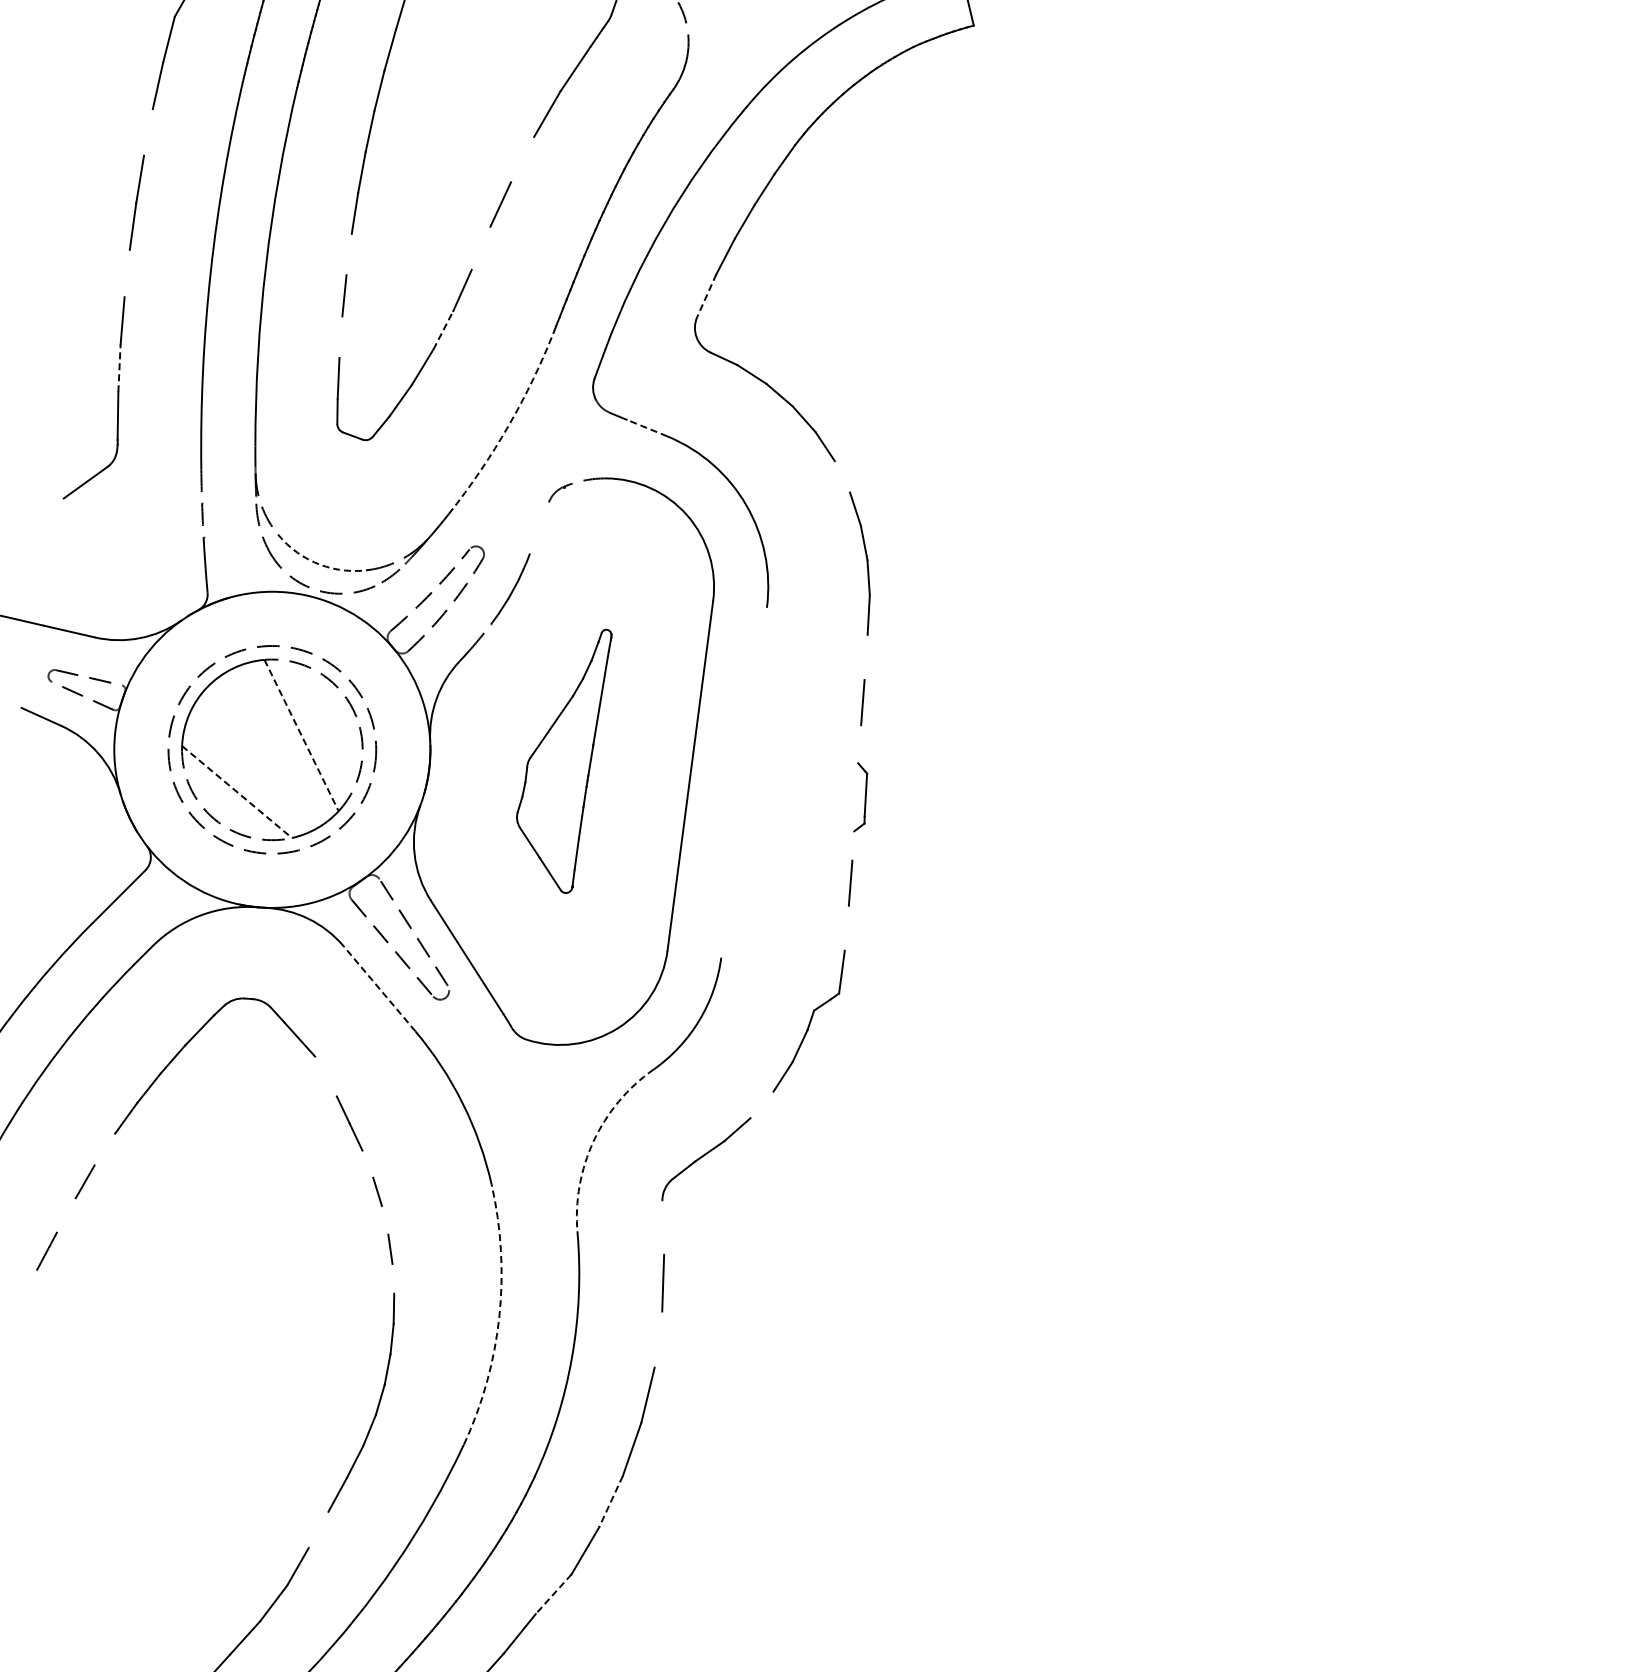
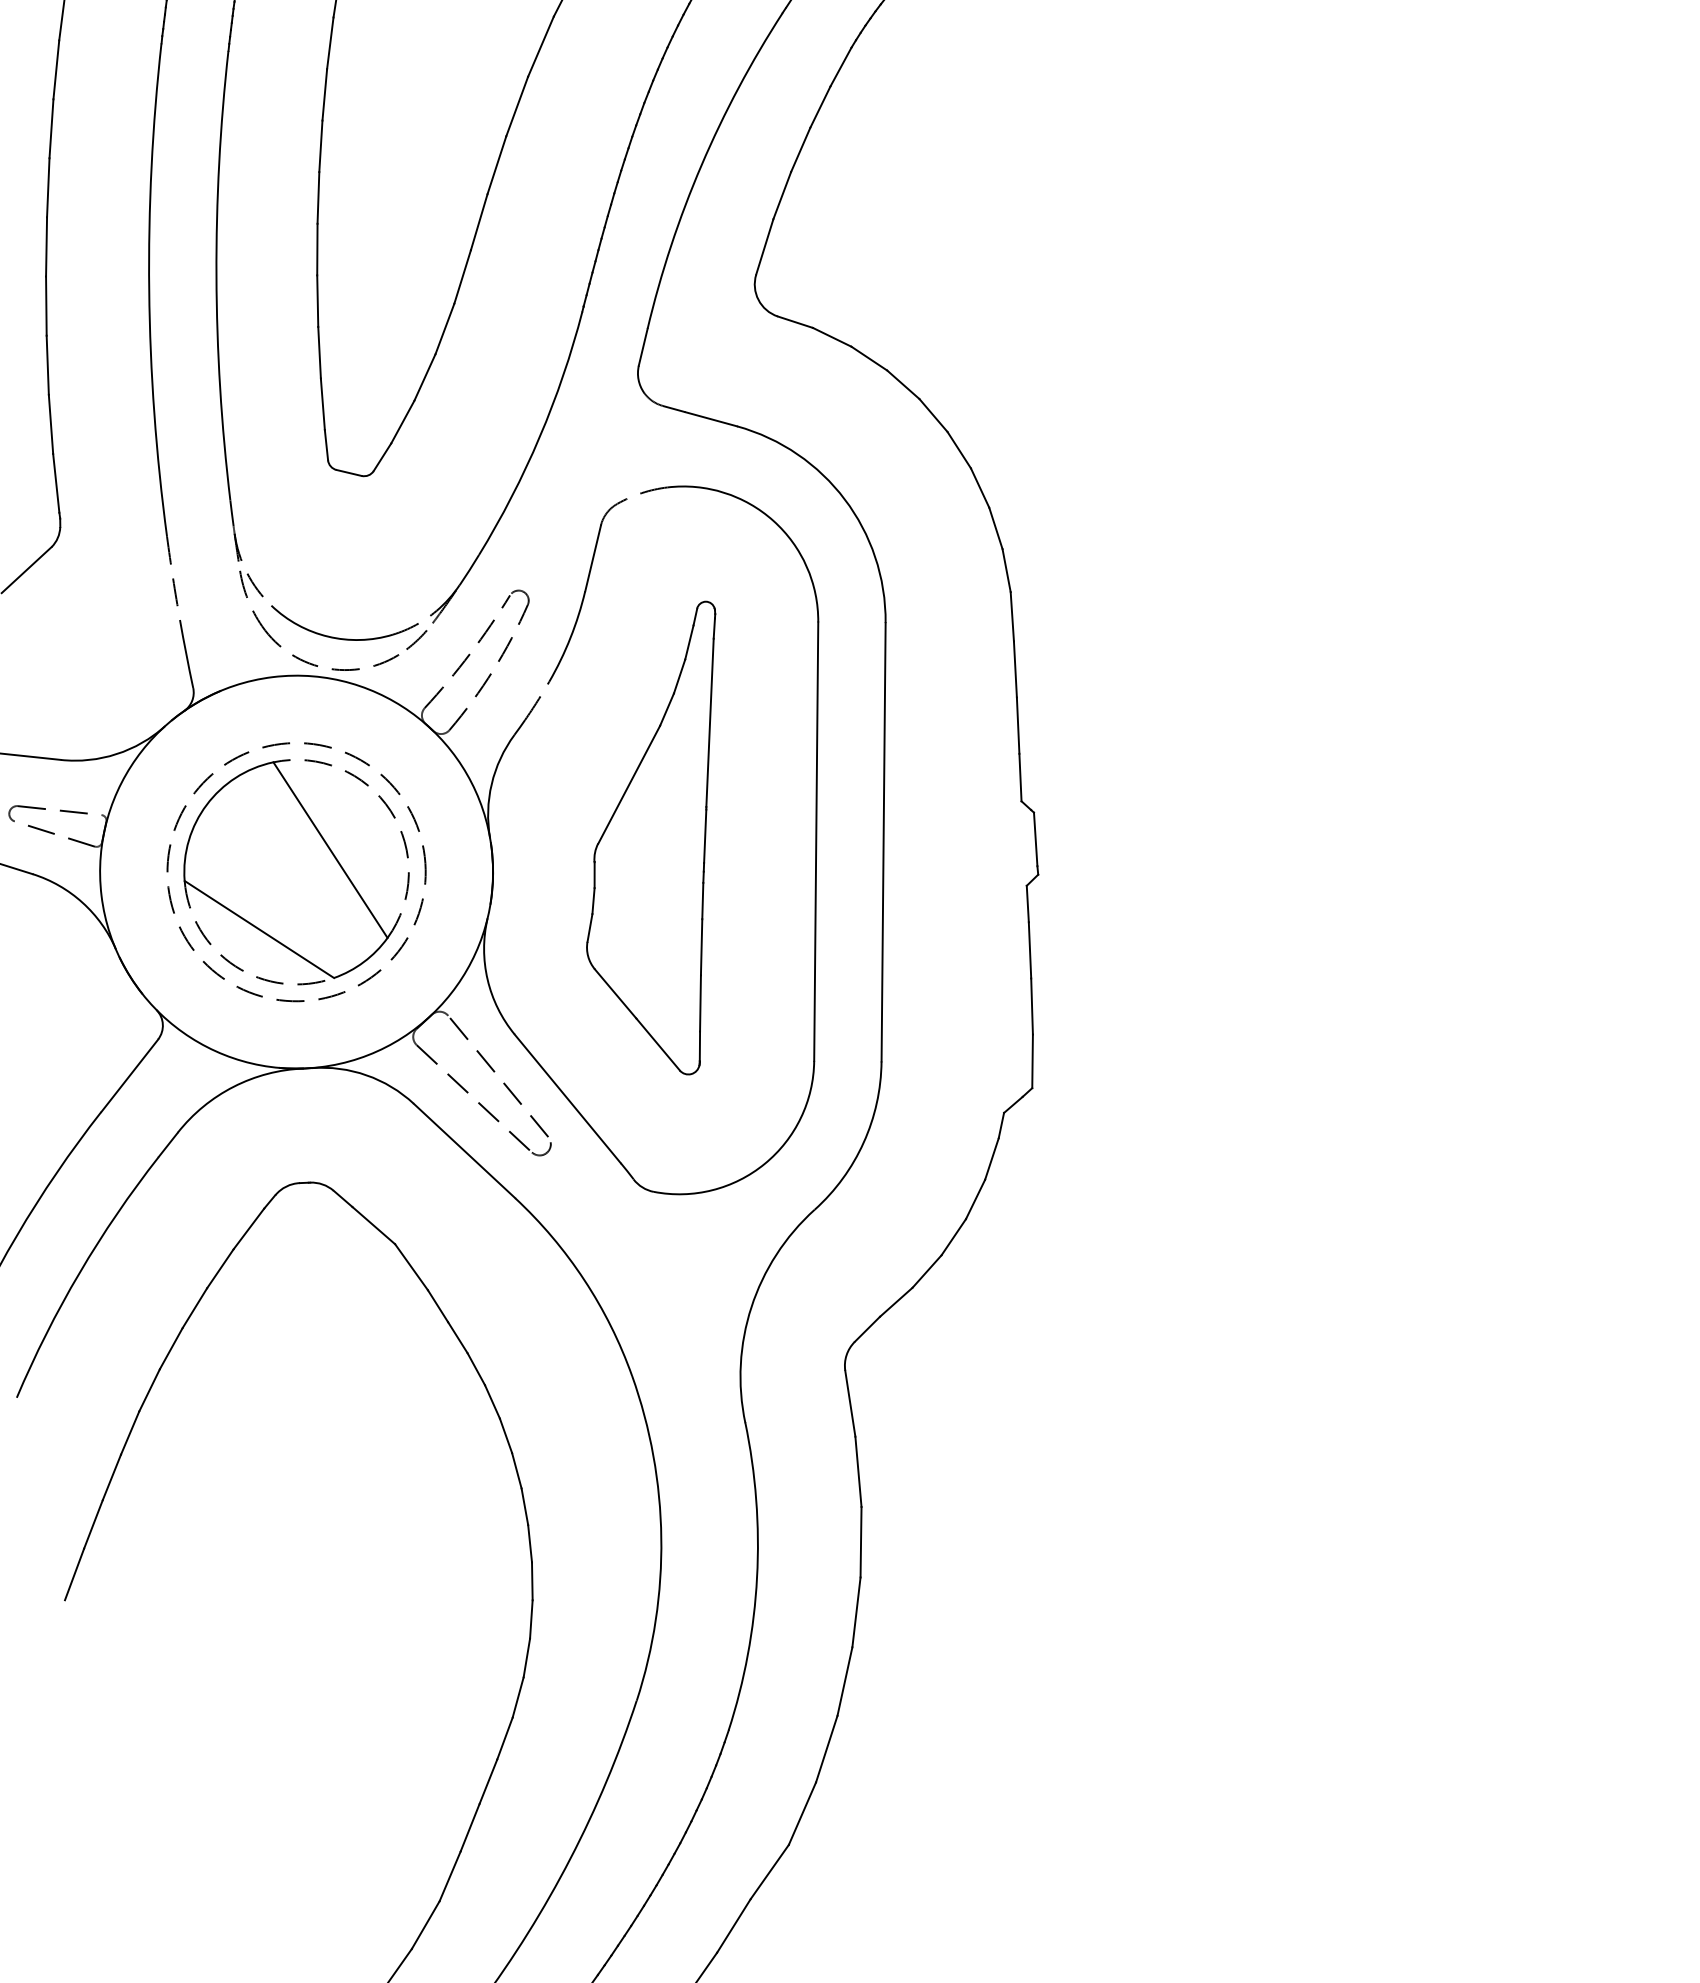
line: (148, 132) -> (51, 128), added
line: (522, 159) -> (517, 106), added
line: (480, 247) -> (478, 221), added
line: (348, 254) -> (316, 249), added
line: (126, 273) -> (45, 306), added
line: (706, 296) -> (764, 247), dashed -> solid
line: (443, 330) -> (445, 329), dashed -> solid
line: (340, 336) -> (318, 351), added
line: (119, 368) -> (51, 424), dashed -> solid
arc: (508, 425) -> (539, 436), dashed -> solid
line: (647, 428) -> (711, 419), dashed -> solid
line: (842, 476) -> (959, 449), added
line: (539, 527) -> (593, 557), added
arc: (320, 564) -> (328, 636), dashed -> solid
line: (865, 657) -> (1014, 669), added
line: (301, 736) -> (330, 851), dashed -> solid
line: (859, 744) -> (1020, 777), added
part: (563, 761) -> (657, 843), size x1.43
line: (743, 782) -> (882, 842), added
line: (237, 792) -> (259, 929), dashed -> solid
line: (853, 845) -> (1027, 903), added
line: (846, 927) -> (1031, 1005), added
line: (379, 988) -> (464, 1150), dashed -> solid
line: (325, 1076) -> (410, 1267), added
line: (761, 1104) -> (953, 1236), added
arc: (593, 1141) -> (751, 1307), dashed -> solid
line: (104, 1149) -> (149, 1390), added
line: (367, 1163) -> (475, 1368), added
line: (65, 1215) -> (110, 1477), added
line: (384, 1219) -> (505, 1434), added
line: (663, 1227) -> (850, 1403), added
line: (393, 1278) -> (524, 1506), added
line: (27, 1289) -> (75, 1574), added
arc: (499, 1316) -> (661, 1537), dashed -> solid
line: (658, 1339) -> (861, 1542), added
line: (610, 1502) -> (826, 1750), dashed -> solid
line: (318, 1529) -> (469, 1827), added
line: (553, 1594) -> (769, 1872), dashed -> solid

